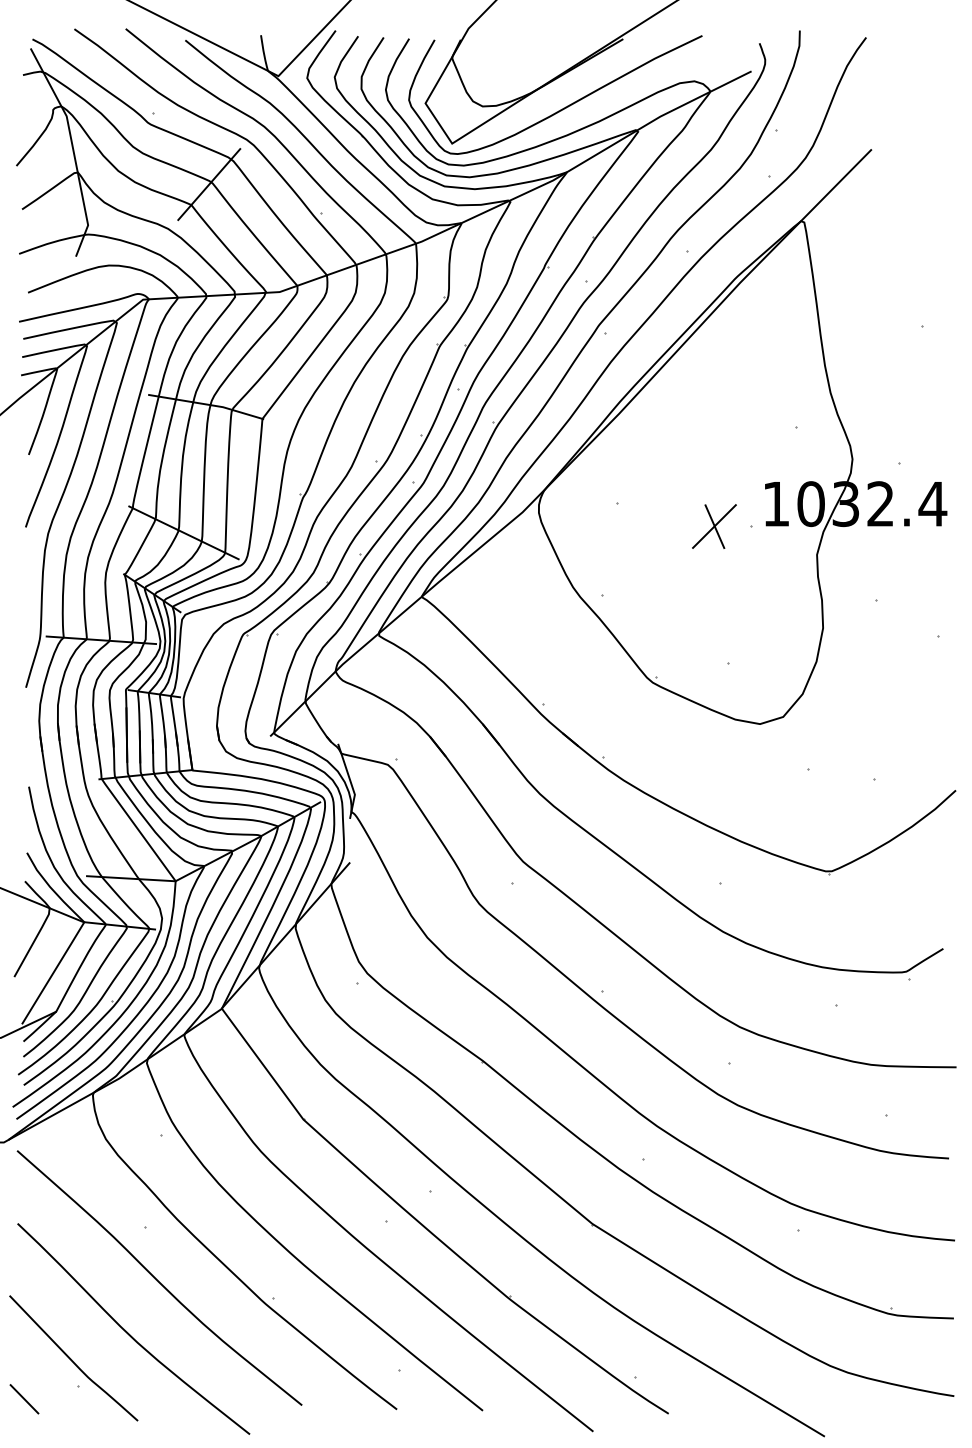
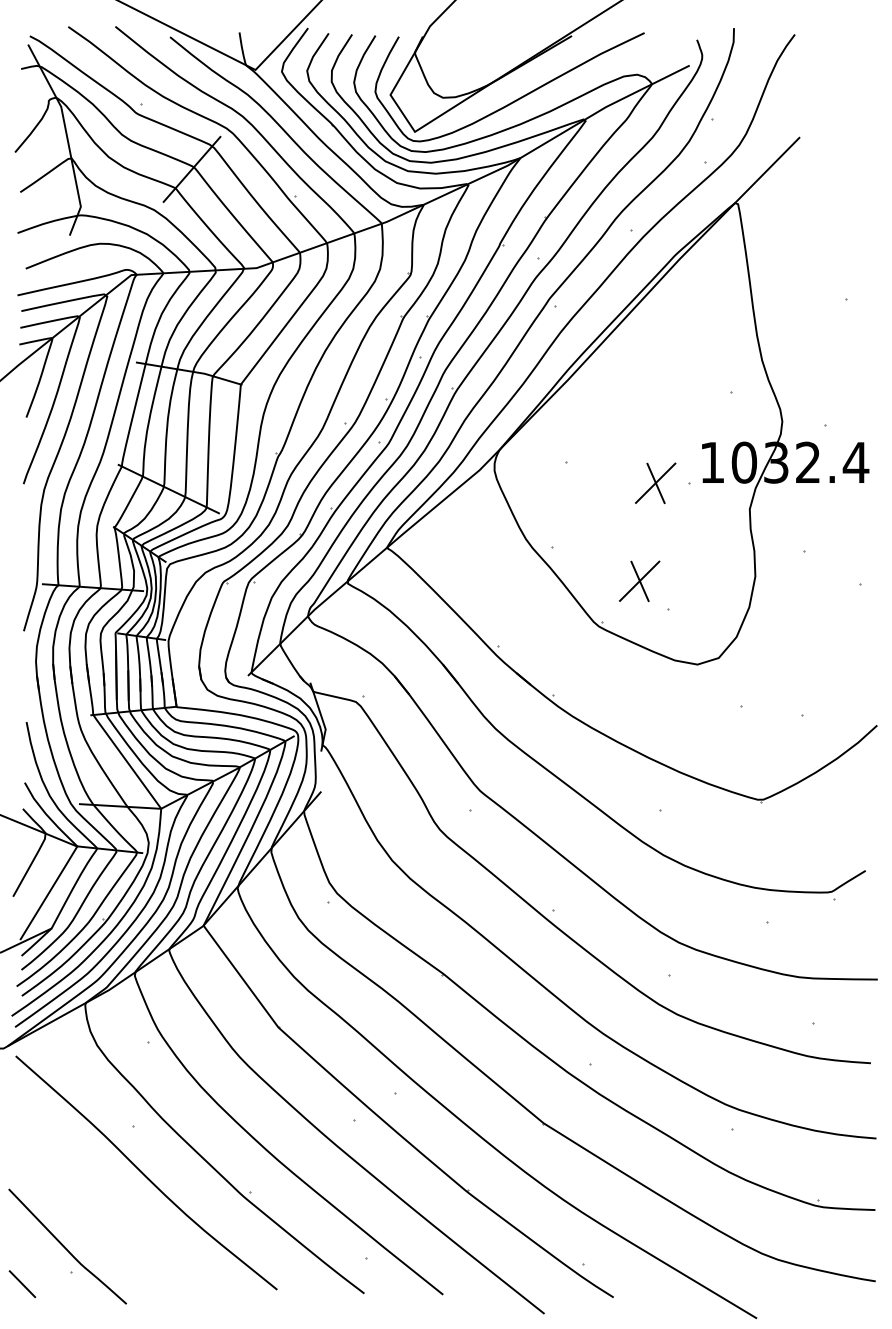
part: (696, 633) -> (639, 581), added
curve: (129, 1333) -> (118, 1223), removed

